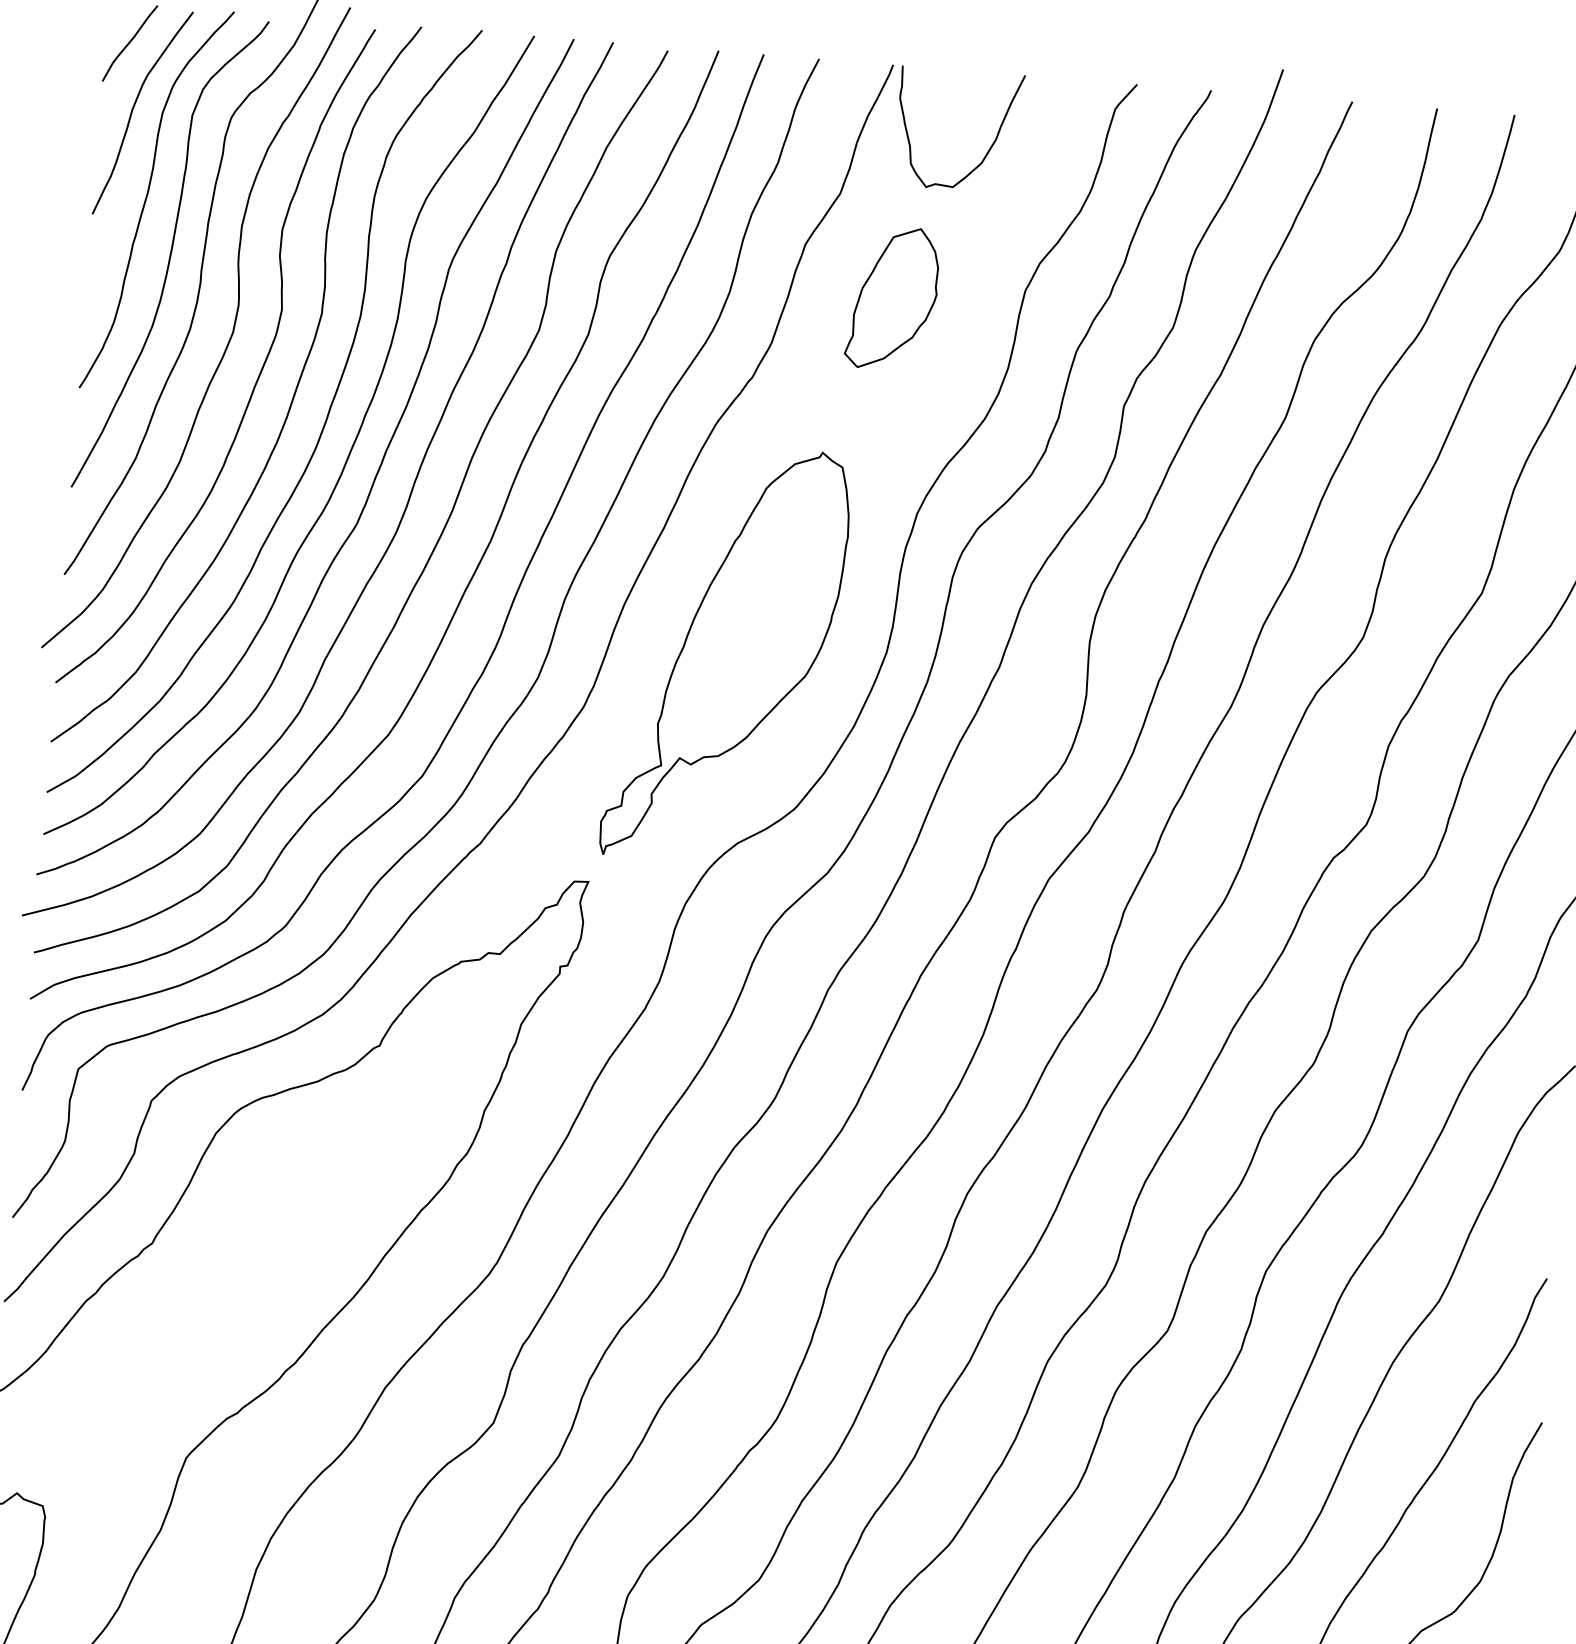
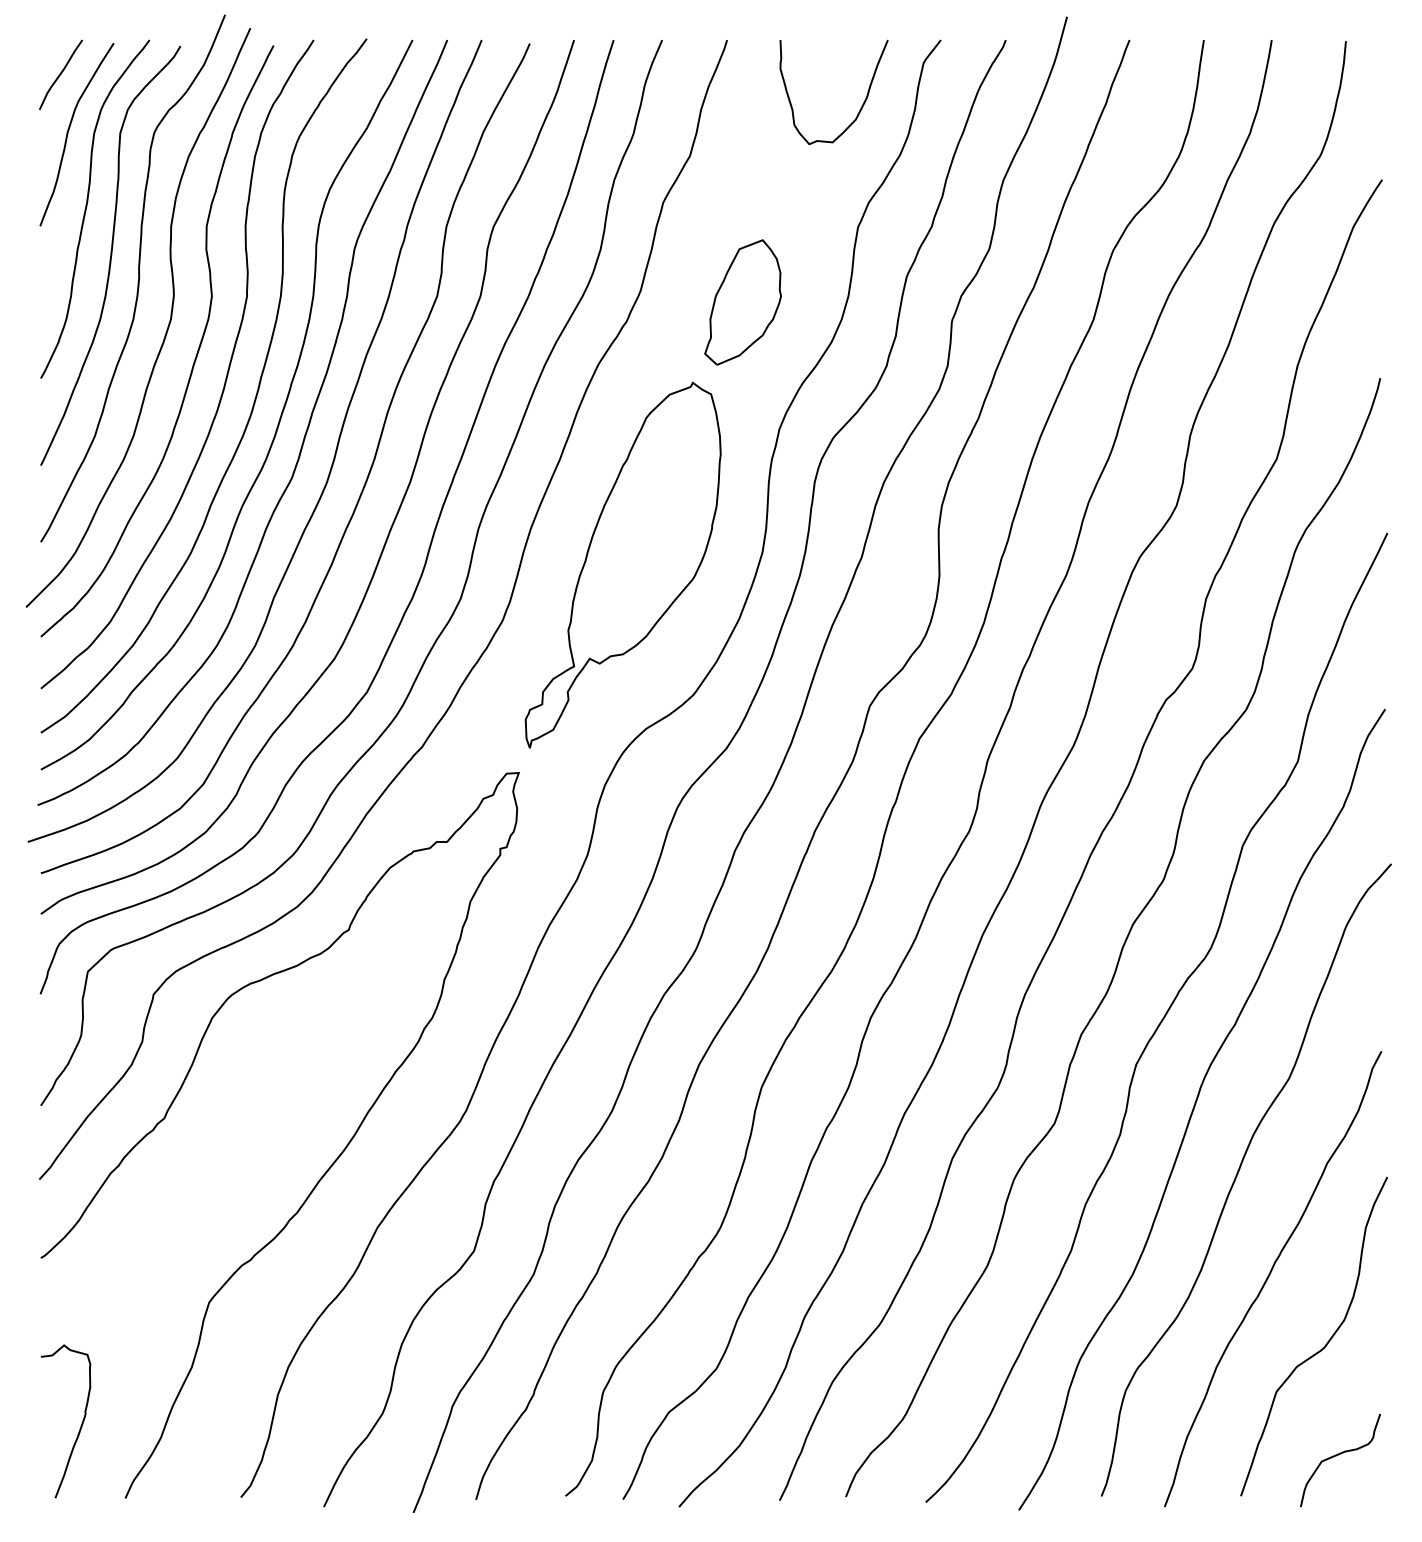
curve: (989, 148) -> (861, 106), moved
part: (892, 298) -> (742, 302), moved

